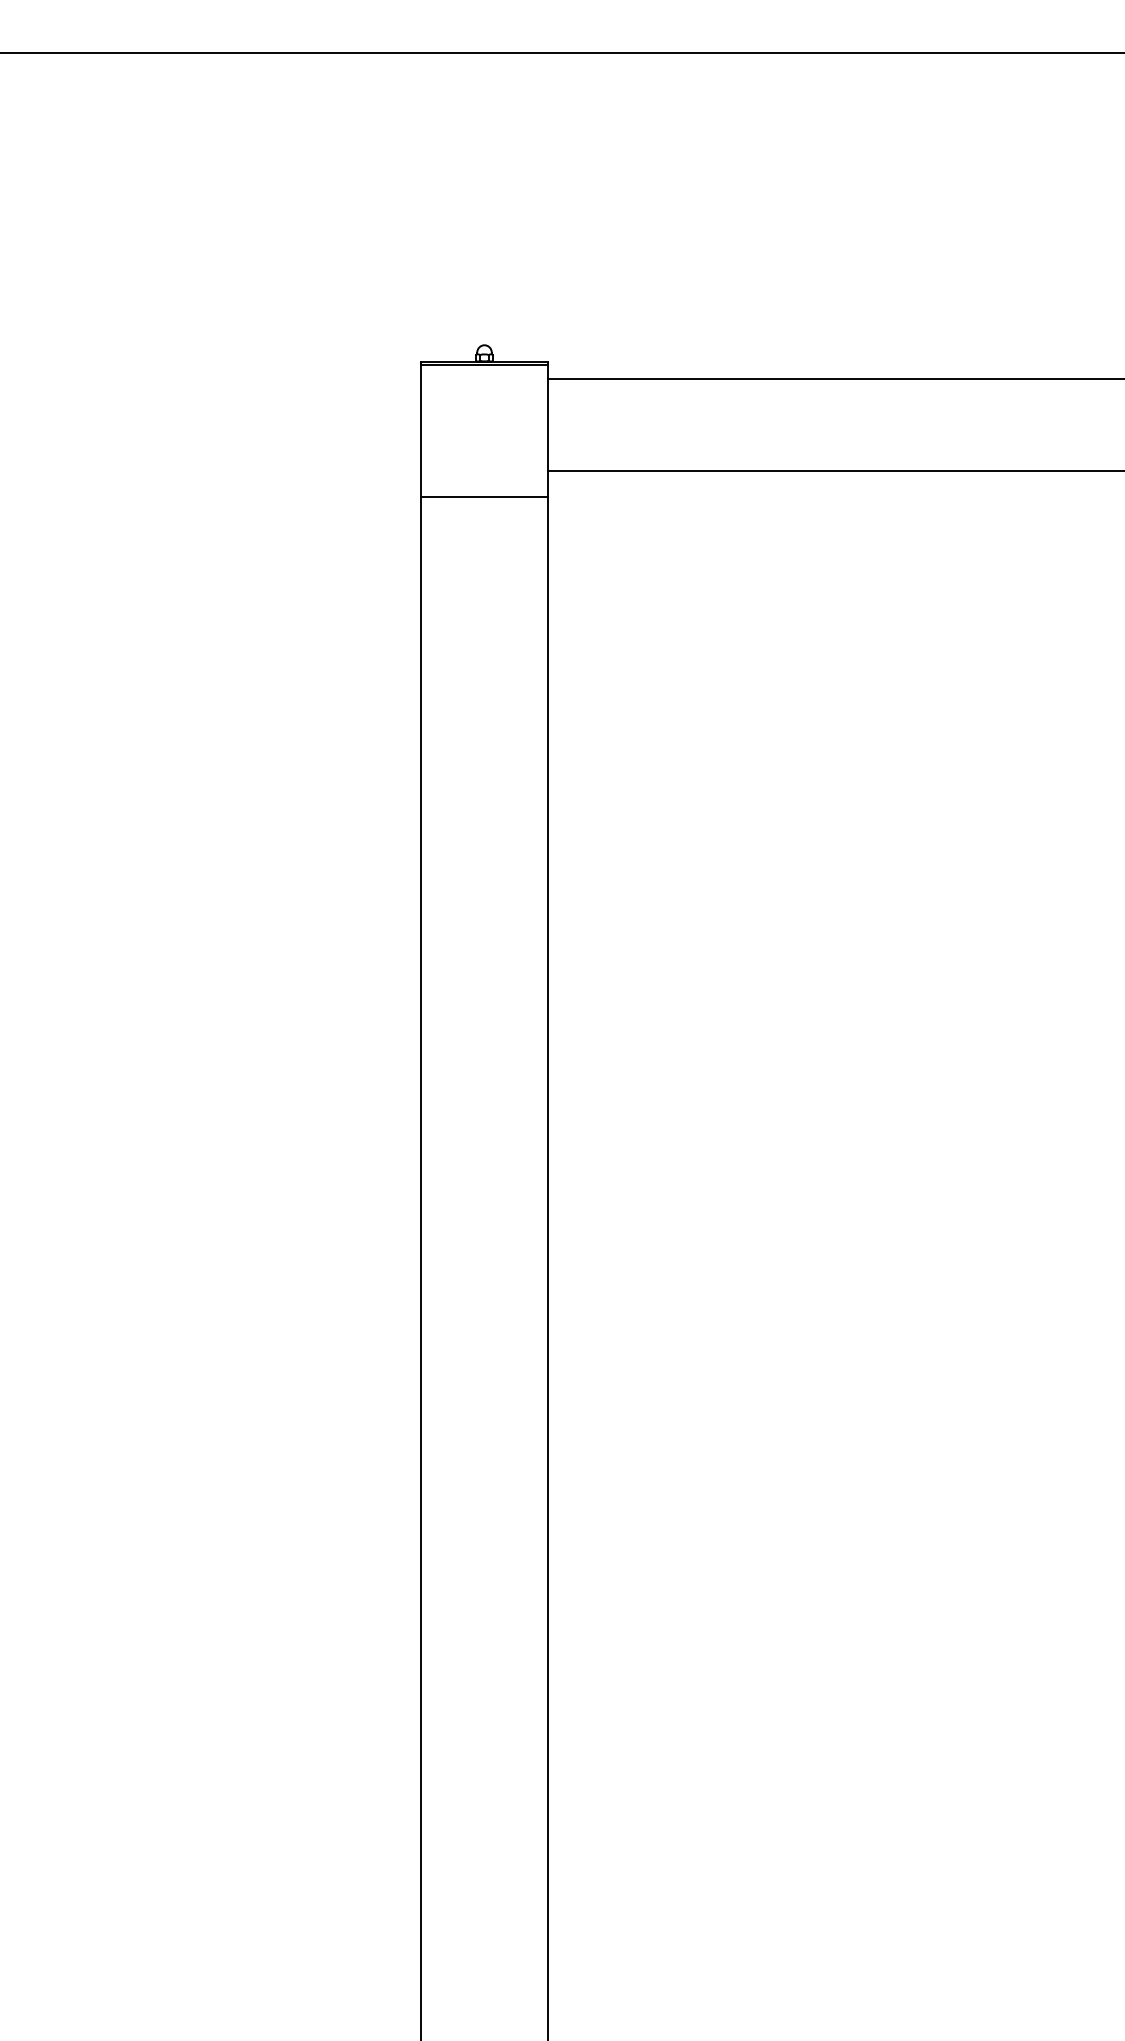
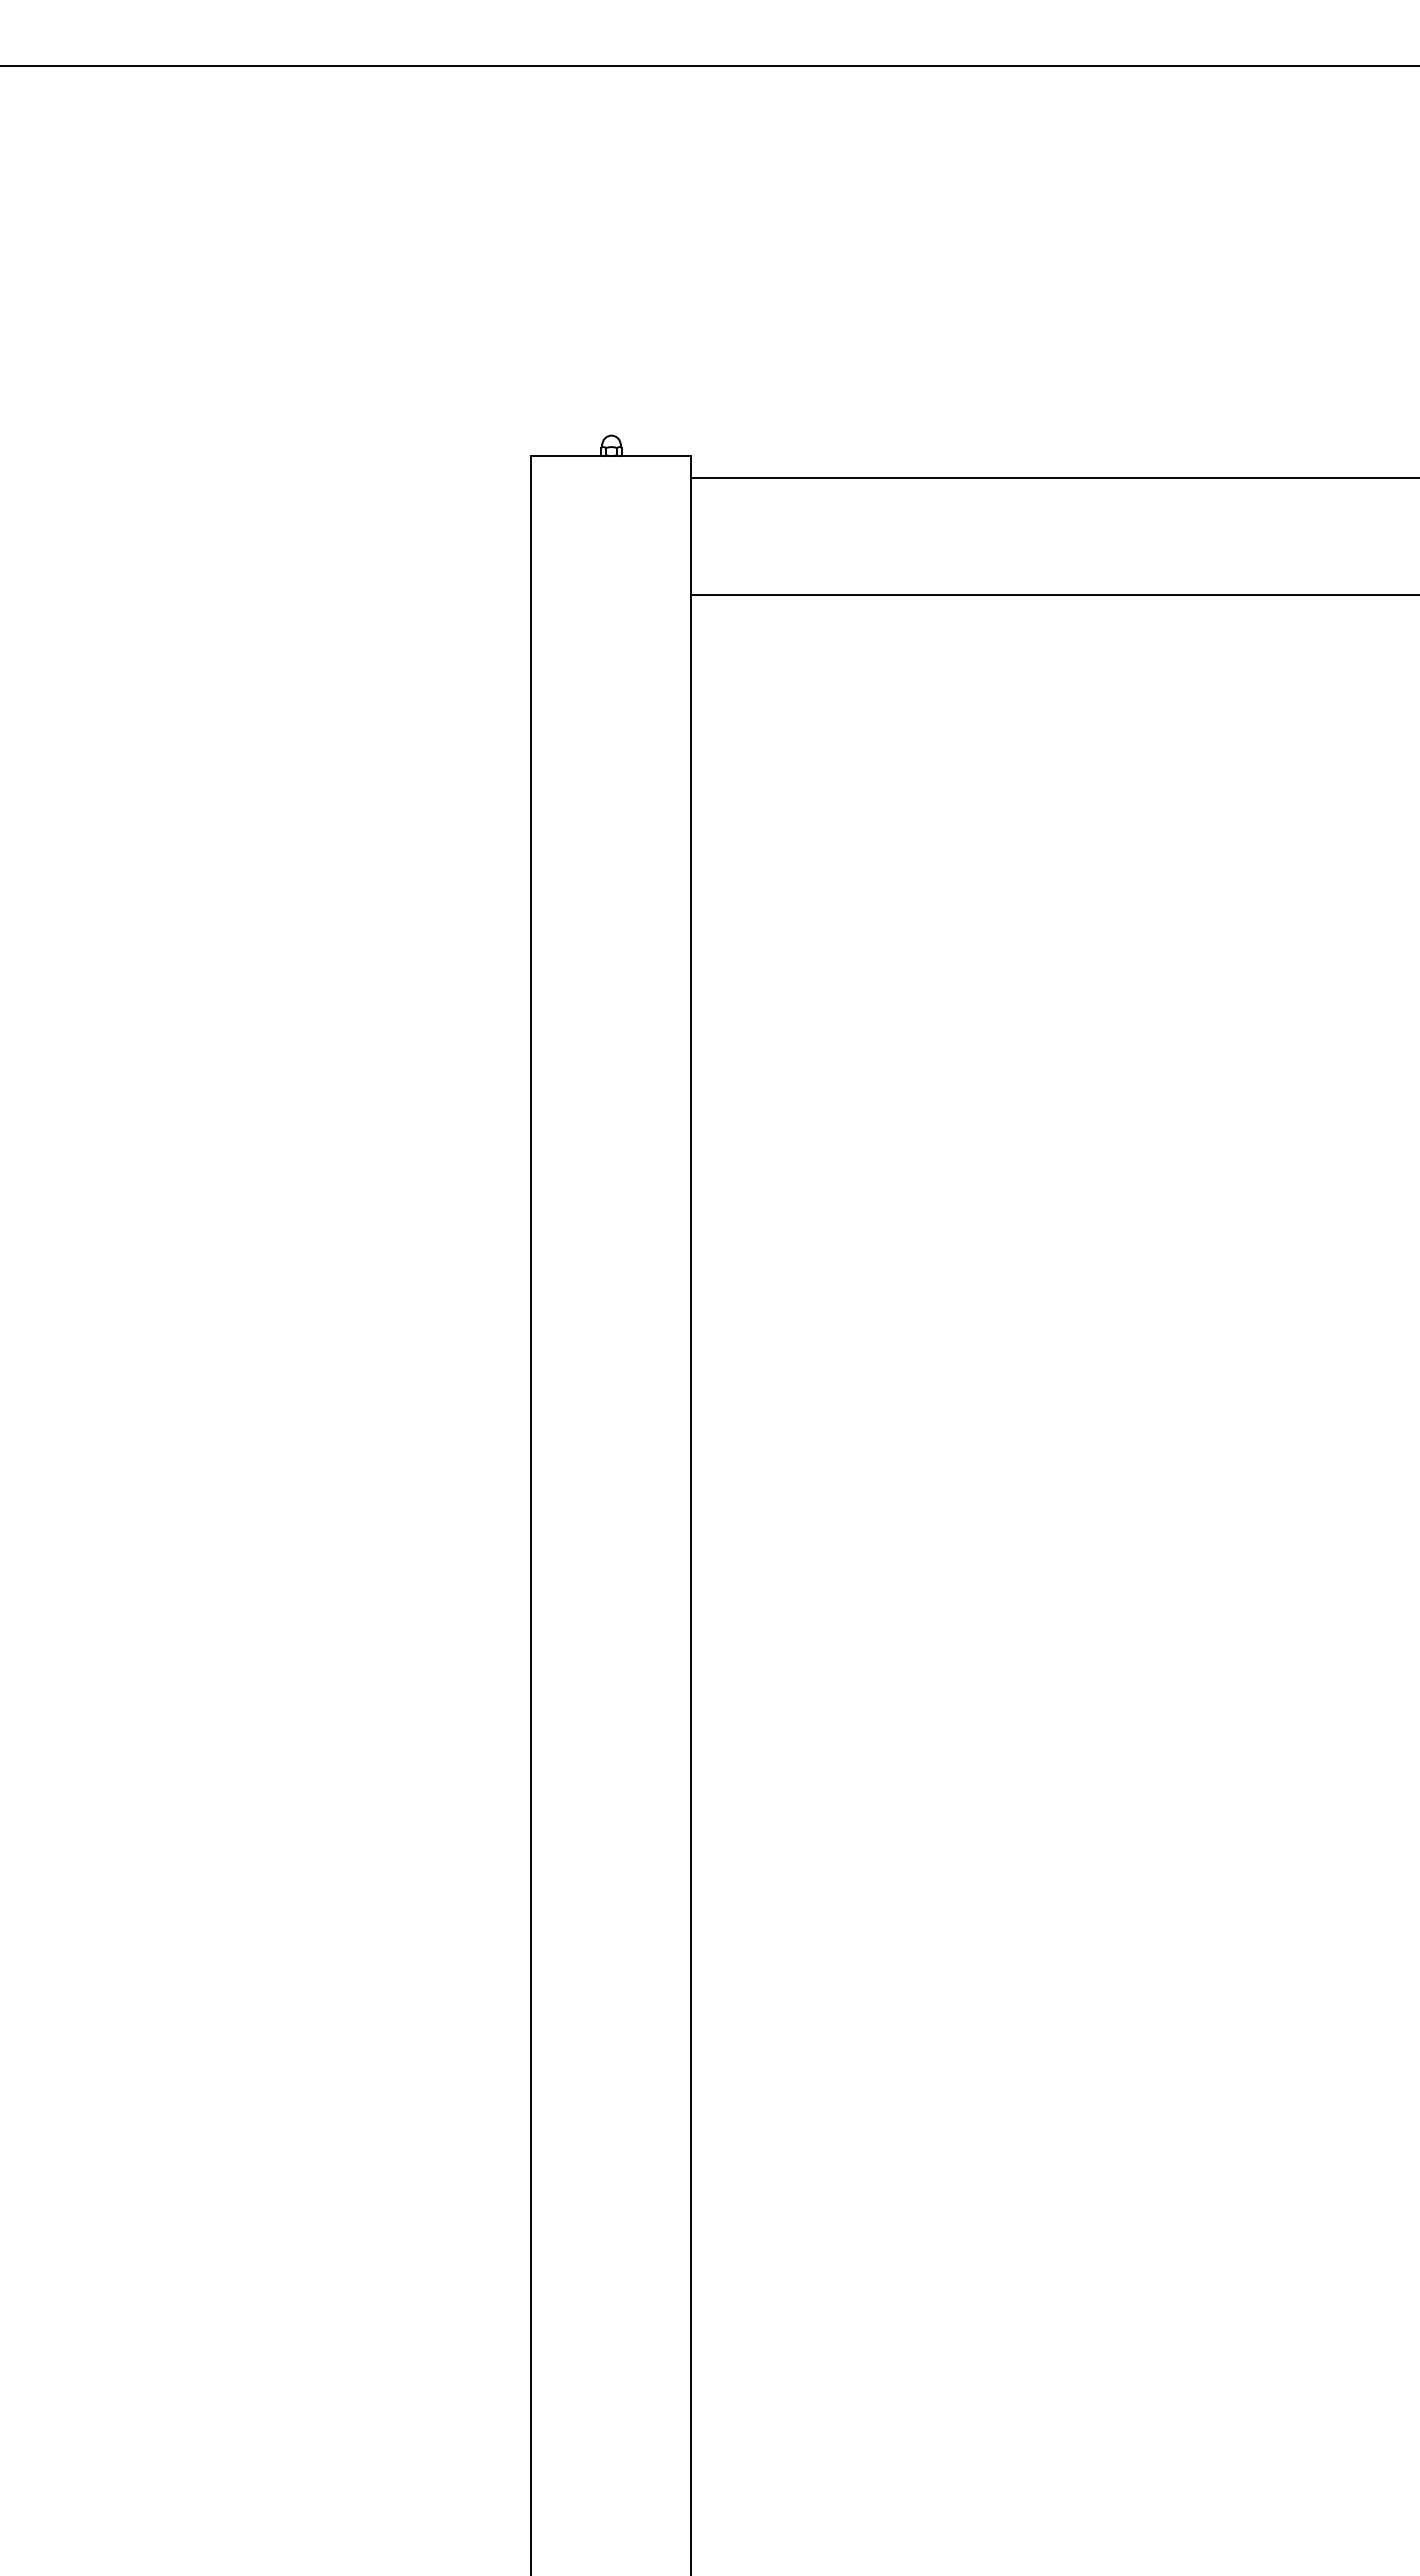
line: (484, 364) -> (611, 460), removed
line: (484, 497) -> (611, 627), removed

